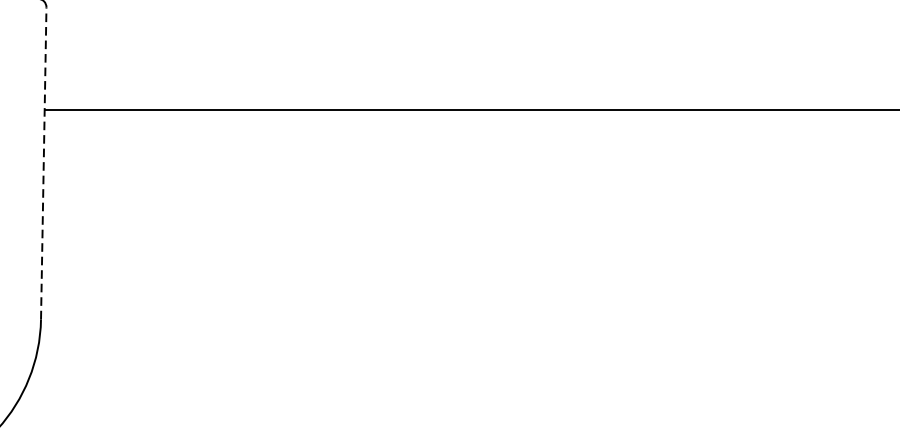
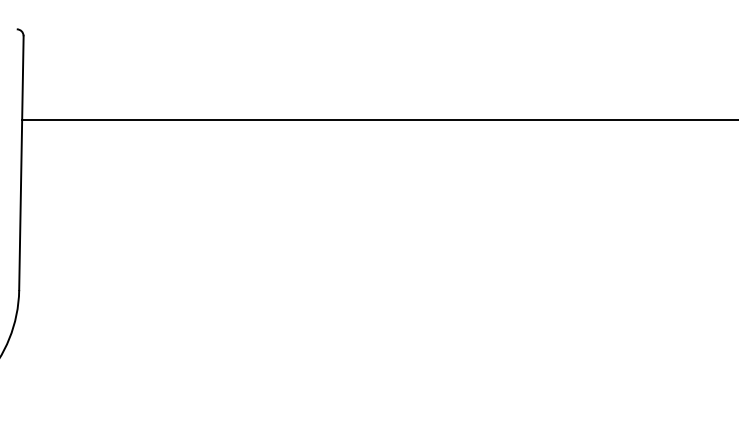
line: (43, 163) -> (21, 163), dashed -> solid

